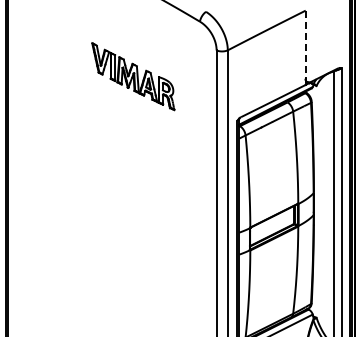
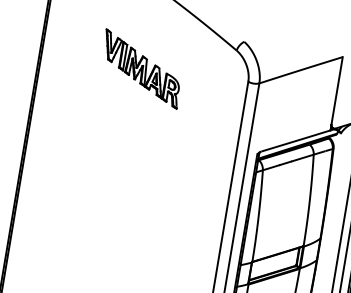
line: (305, 45) -> (336, 91), dashed -> solid
part: (133, 76) -> (141, 68), moved

